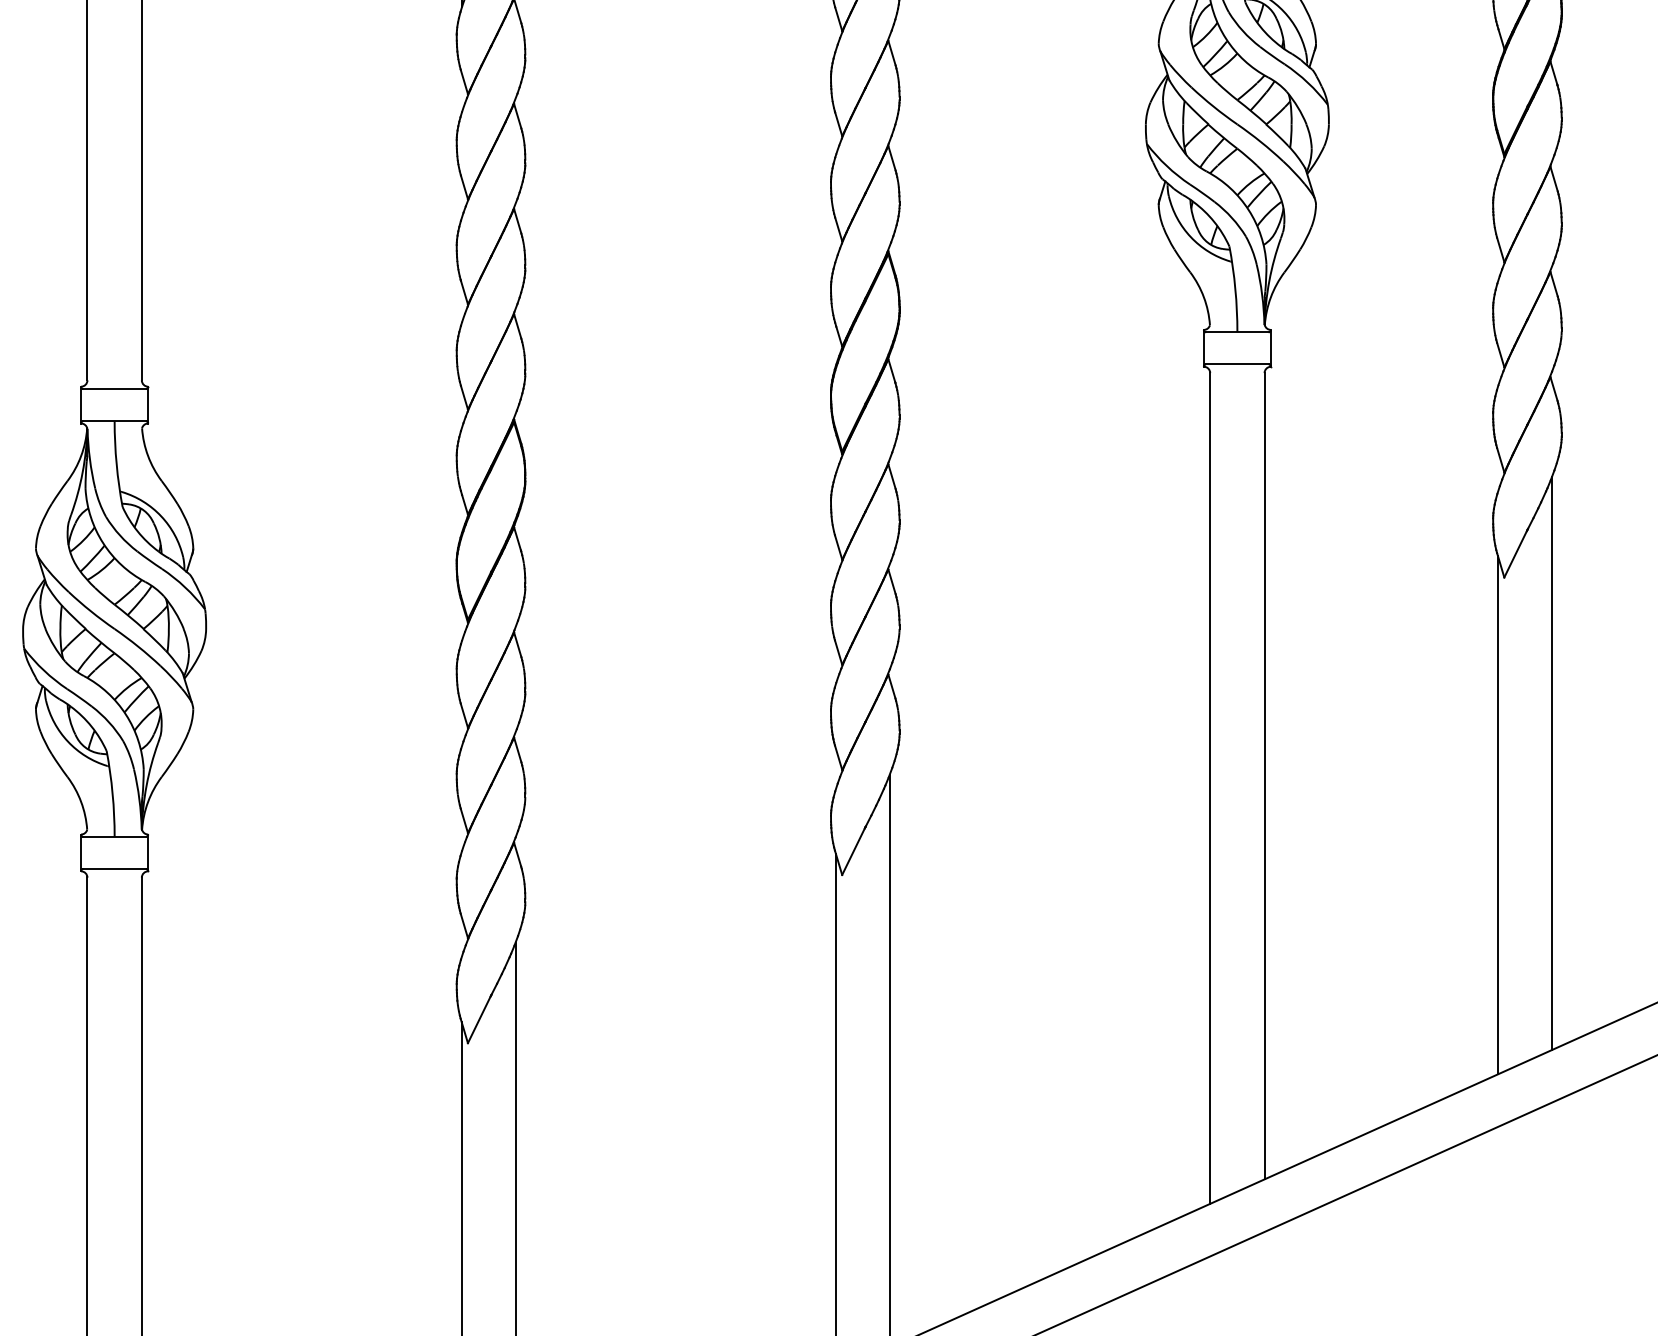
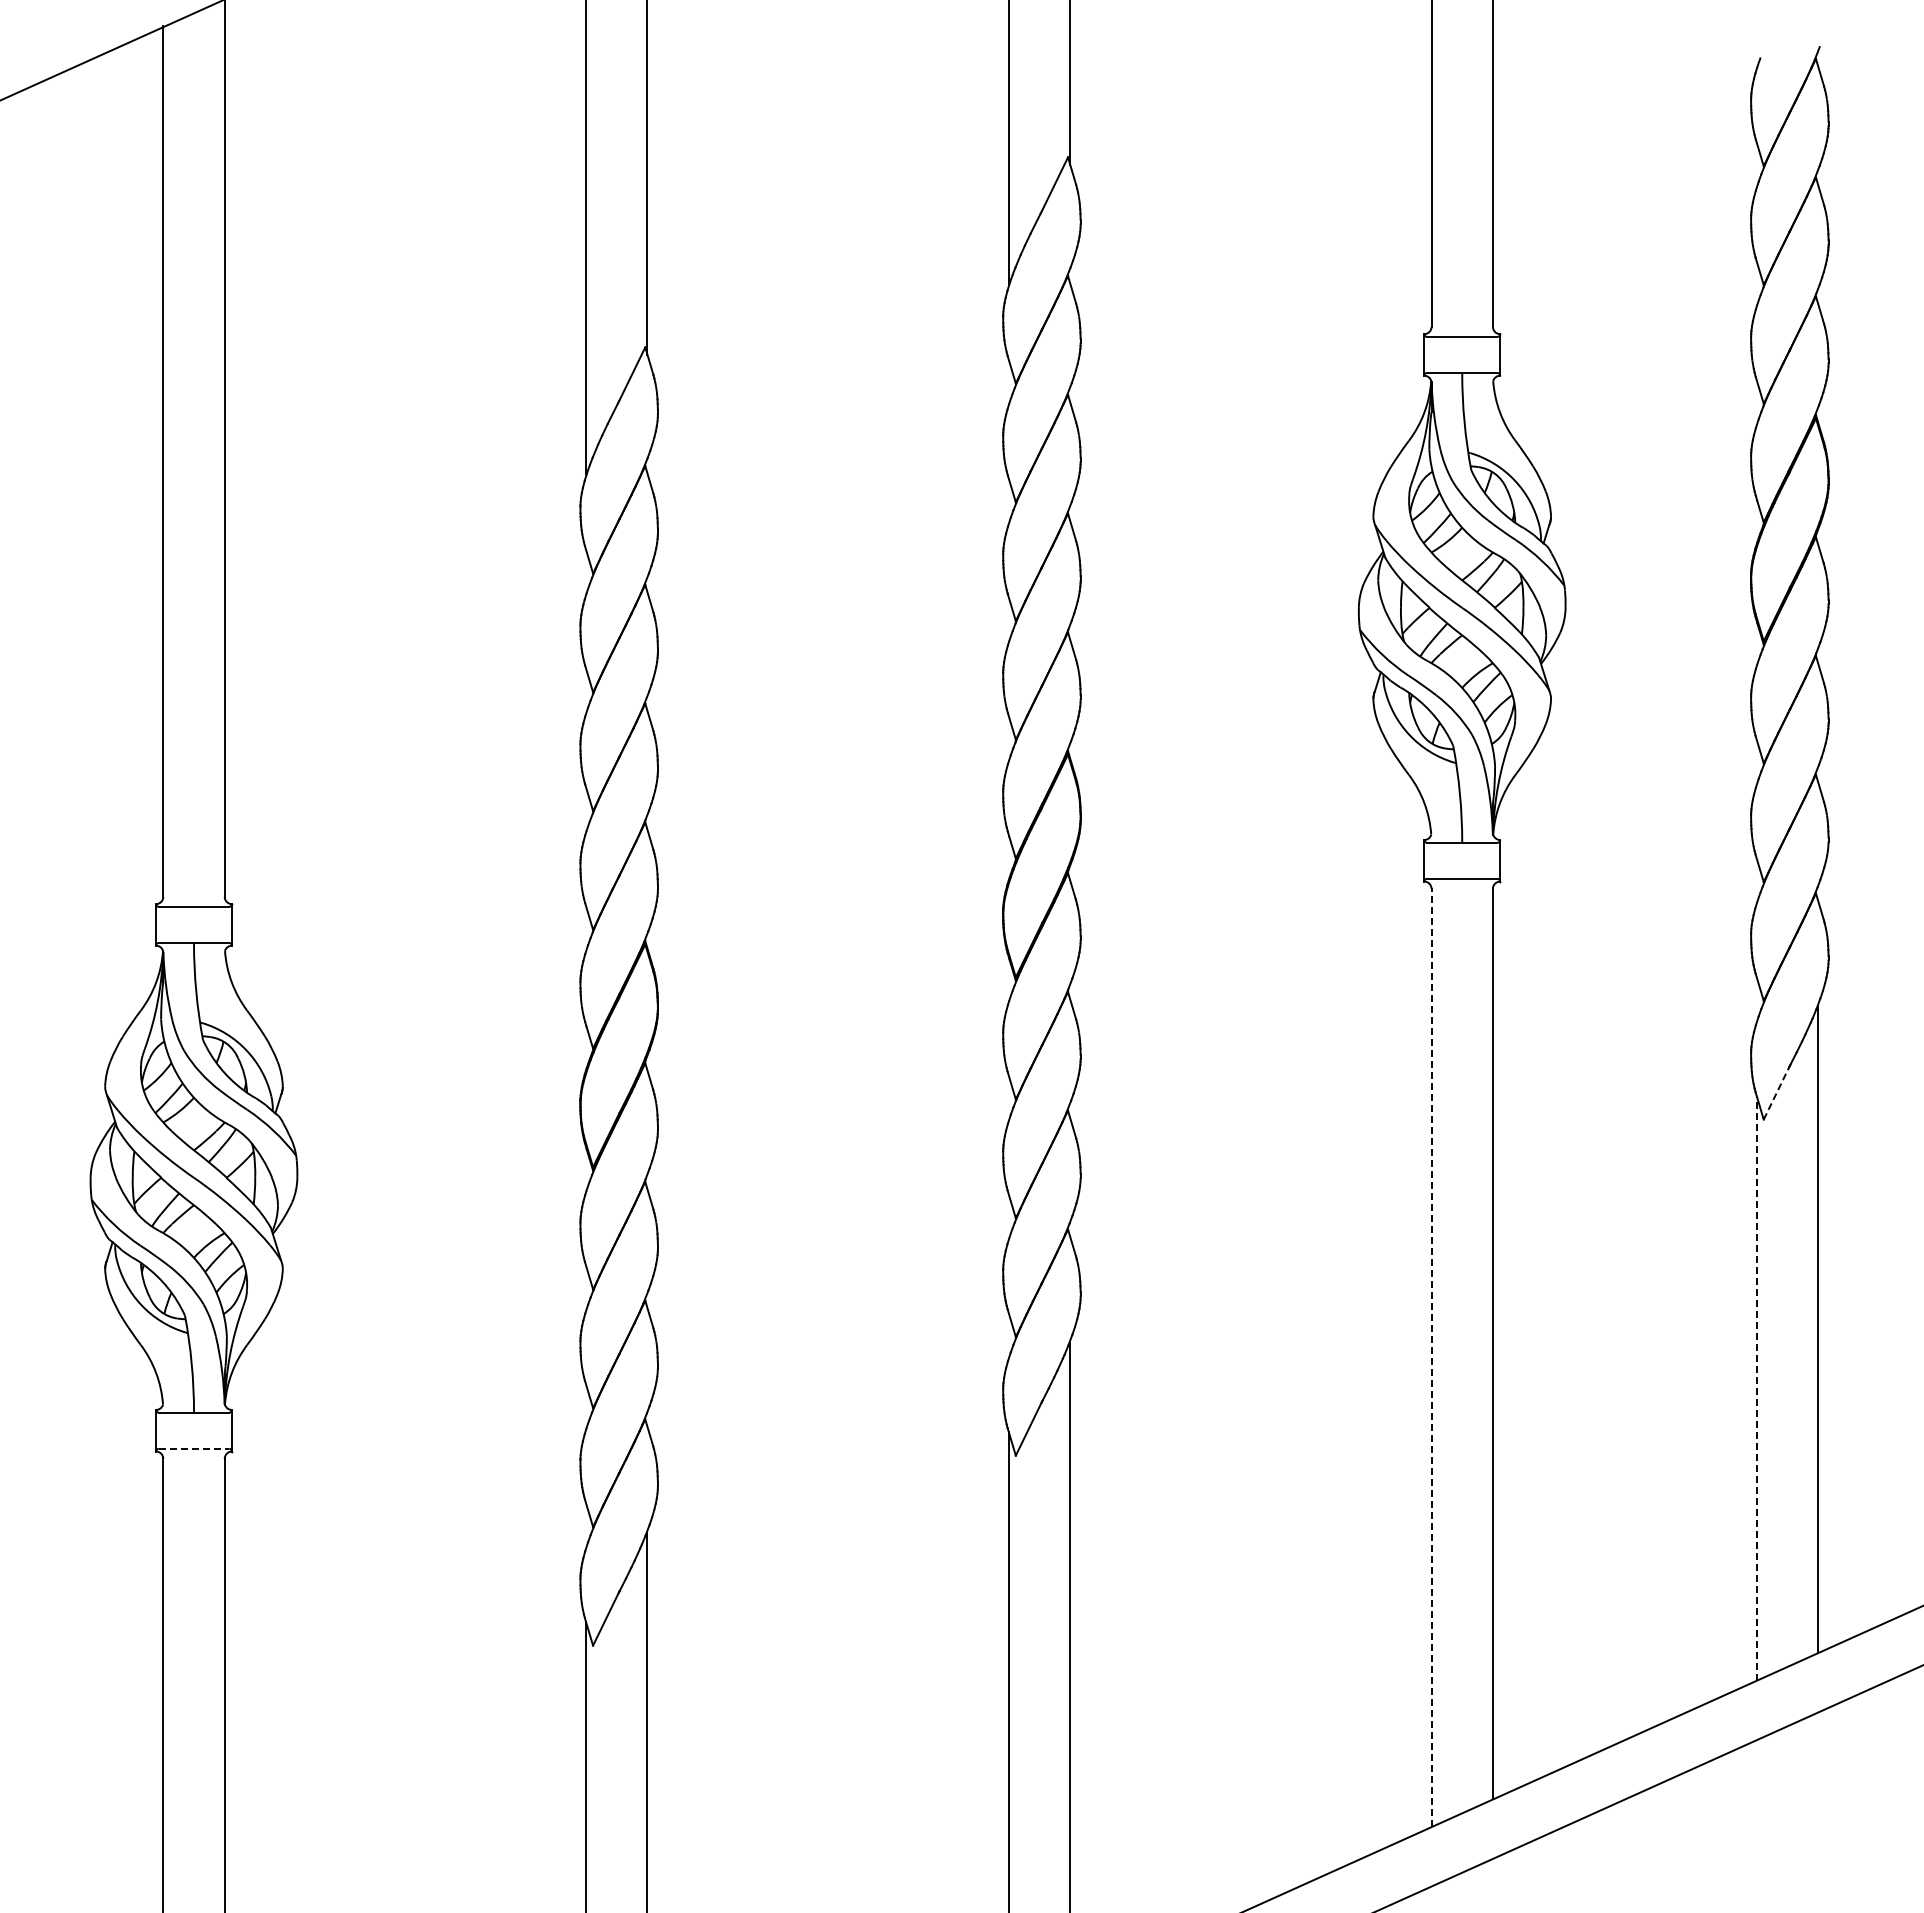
line: (1515, 553) -> (1776, 1092), solid -> dashed
line: (1210, 788) -> (1431, 1357), solid -> dashed
line: (1497, 814) -> (1756, 1387), solid -> dashed
line: (115, 868) -> (194, 1448), solid -> dashed

